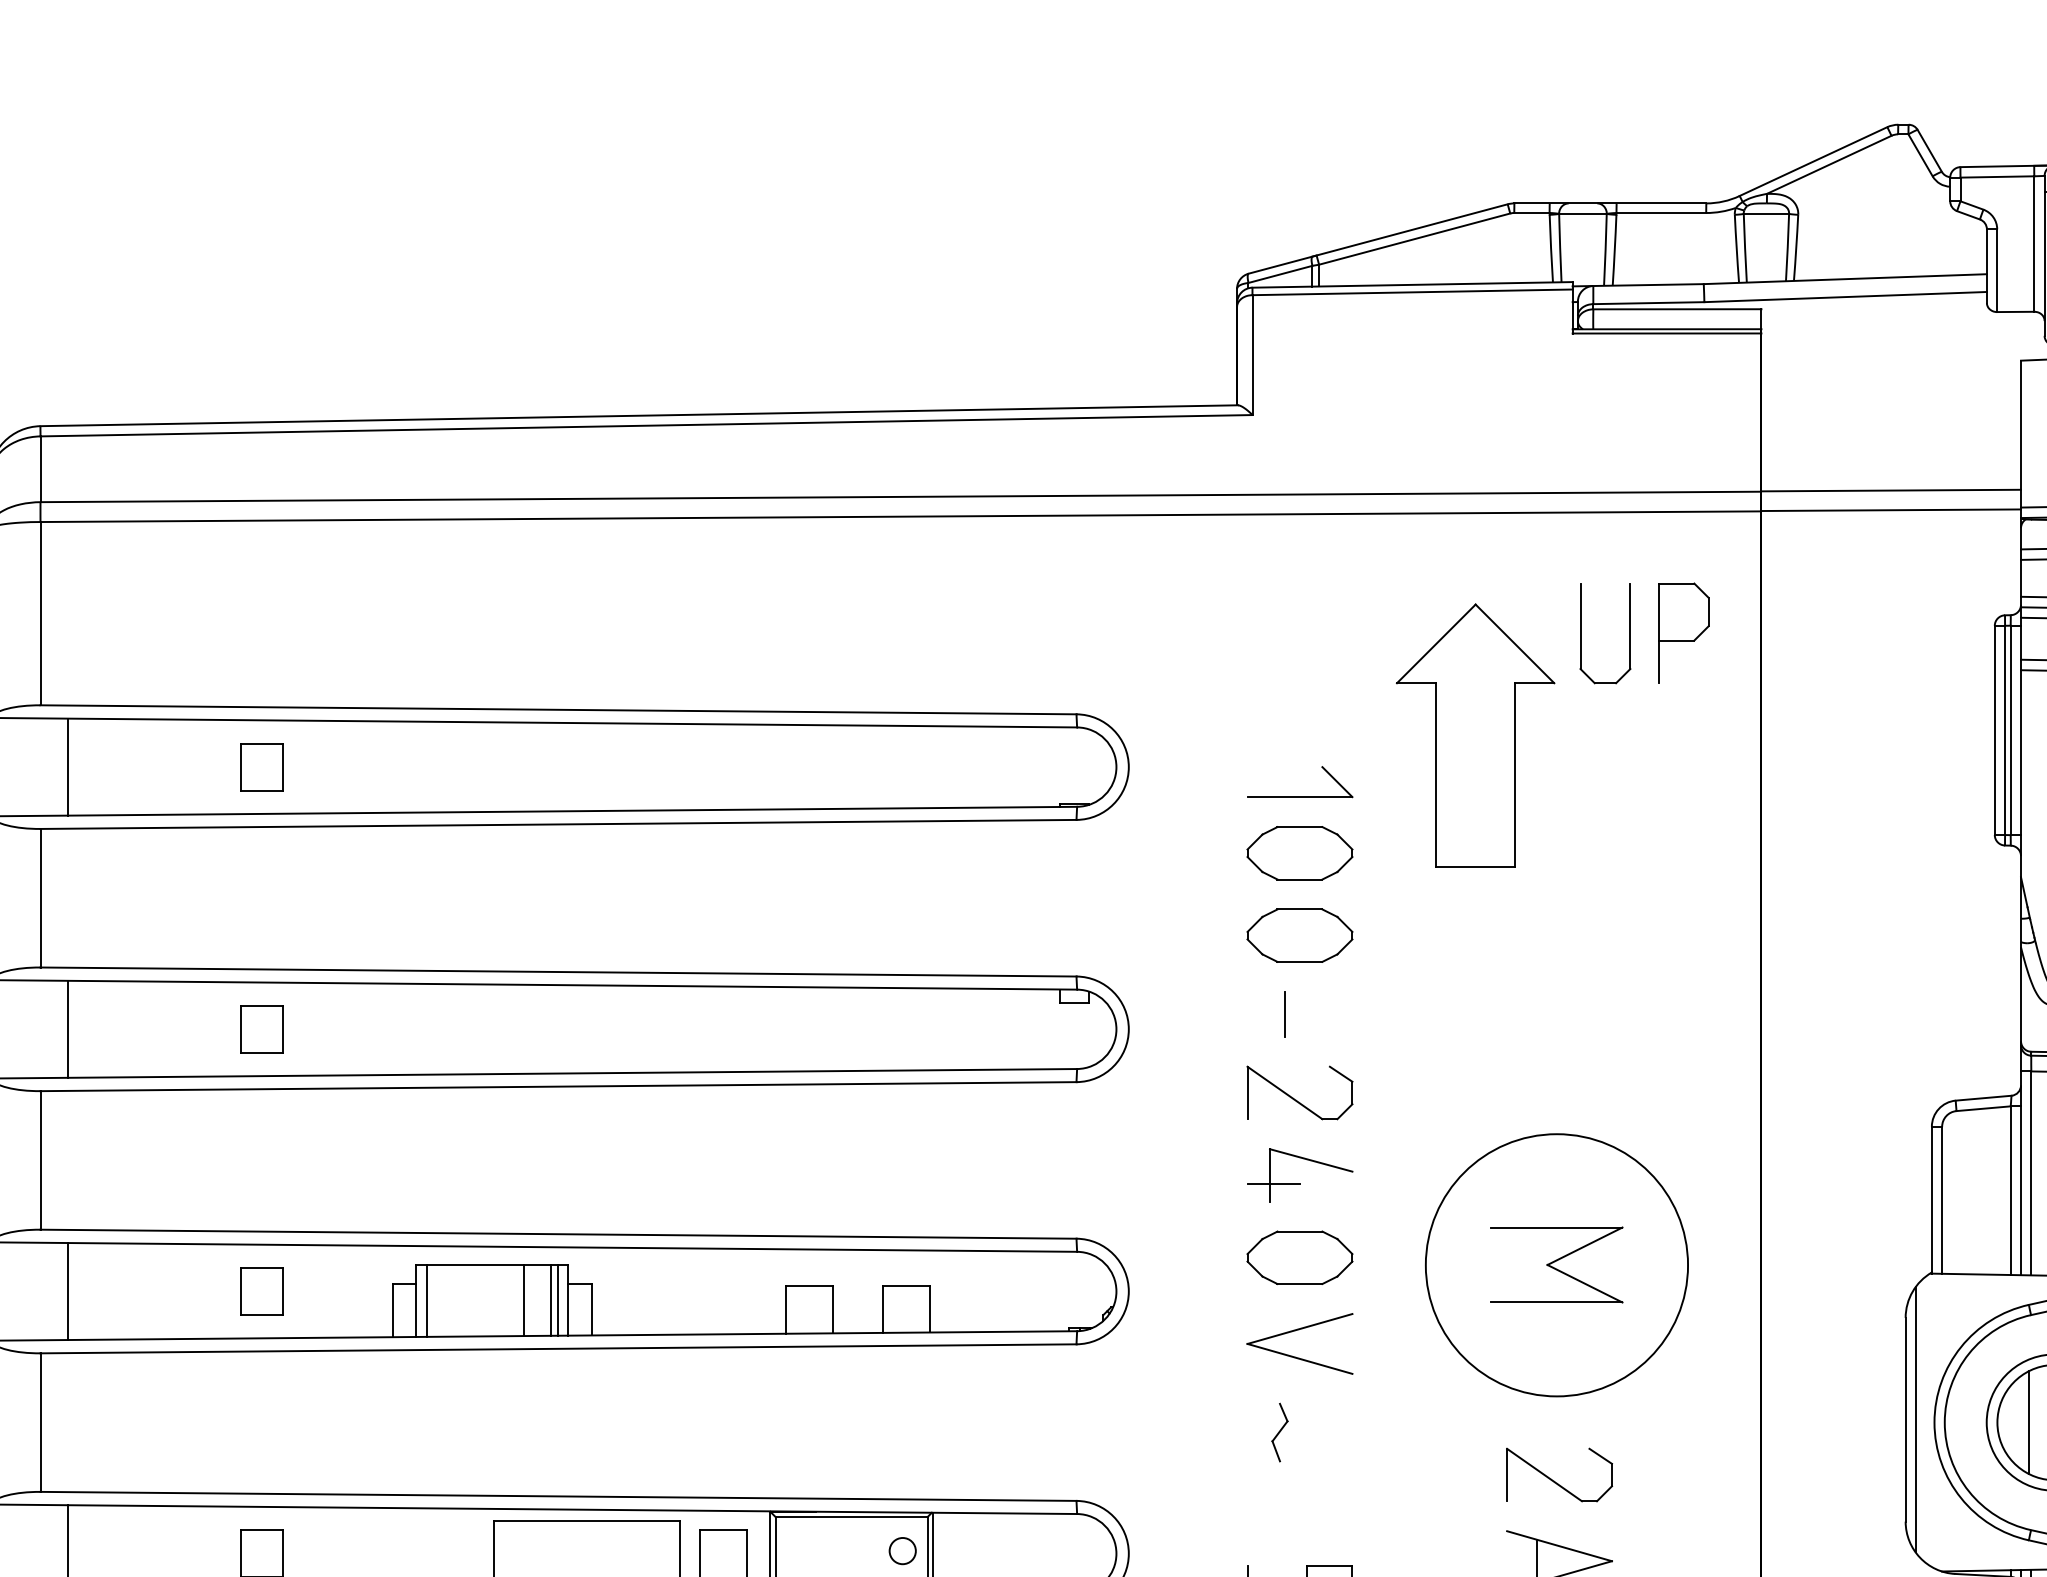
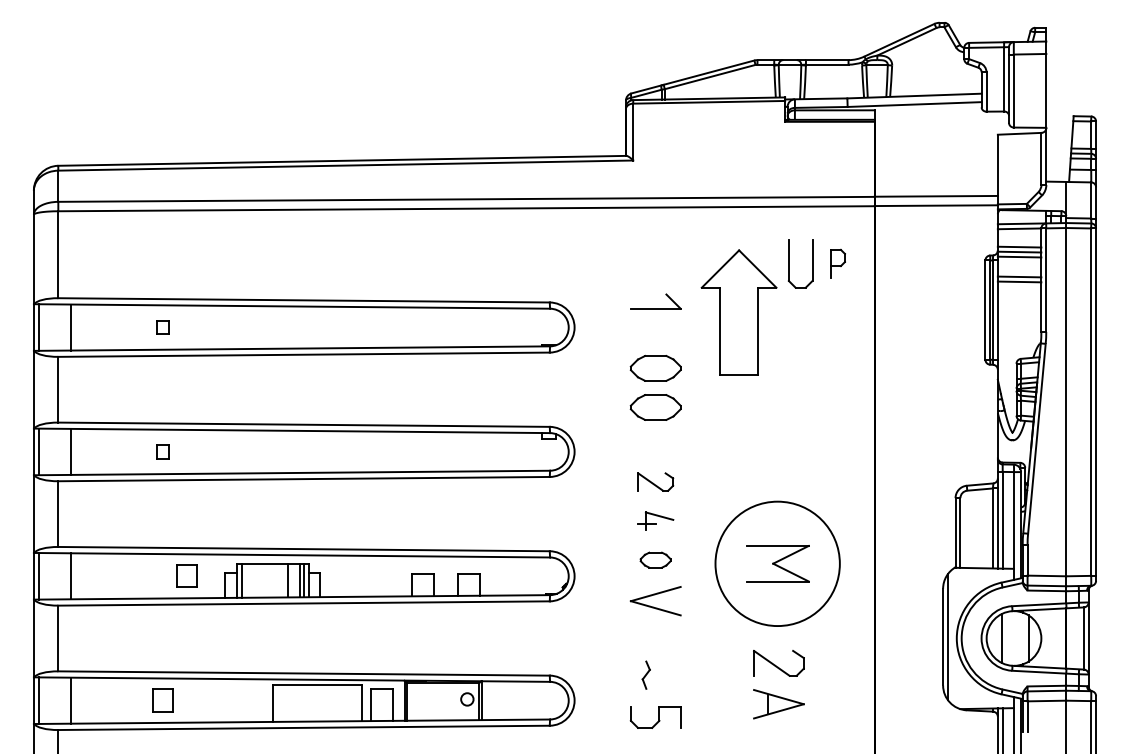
part: (1683, 632) -> (837, 263), size x0.6
part: (260, 767) -> (162, 327), size x0.6
part: (1299, 796) -> (655, 308), moved
line: (1284, 1013) -> (648, 444), removed
part: (260, 1028) -> (162, 451), size x0.6
part: (1299, 1091) -> (655, 481), size x0.7
part: (1299, 1173) -> (655, 520), size x0.7
part: (1299, 1256) -> (655, 559), size x0.6
part: (260, 1289) -> (186, 575), moved
part: (1278, 1431) -> (645, 674), moved

